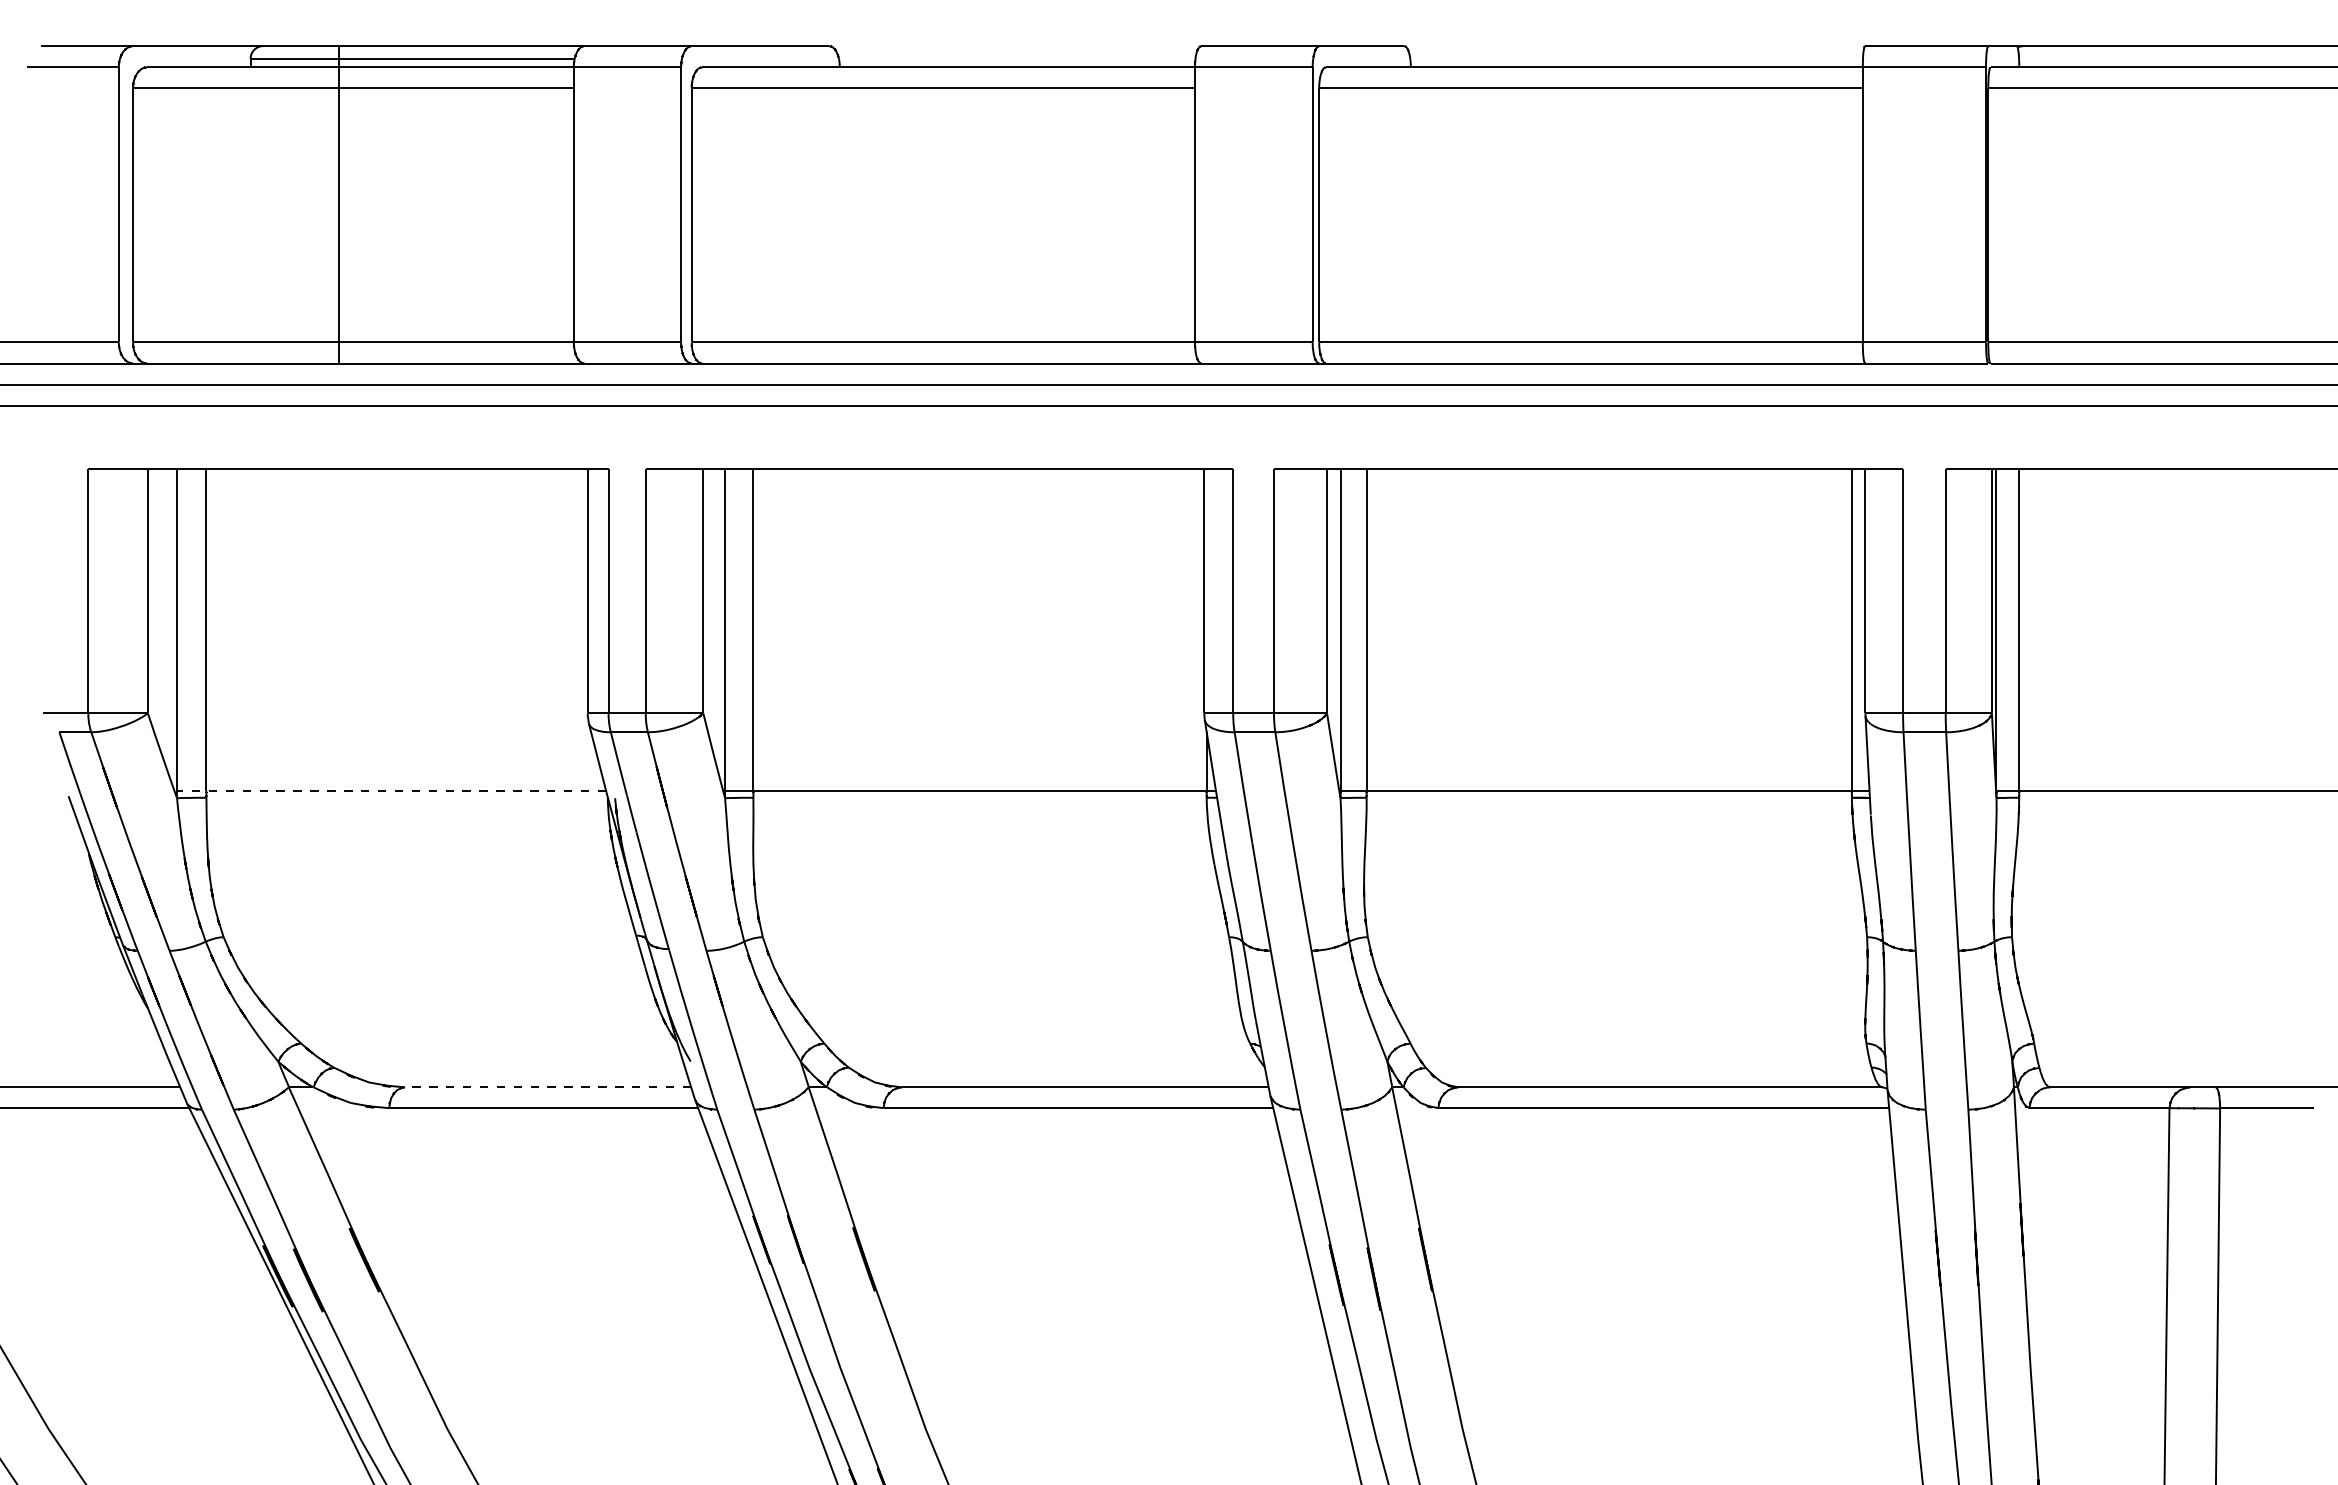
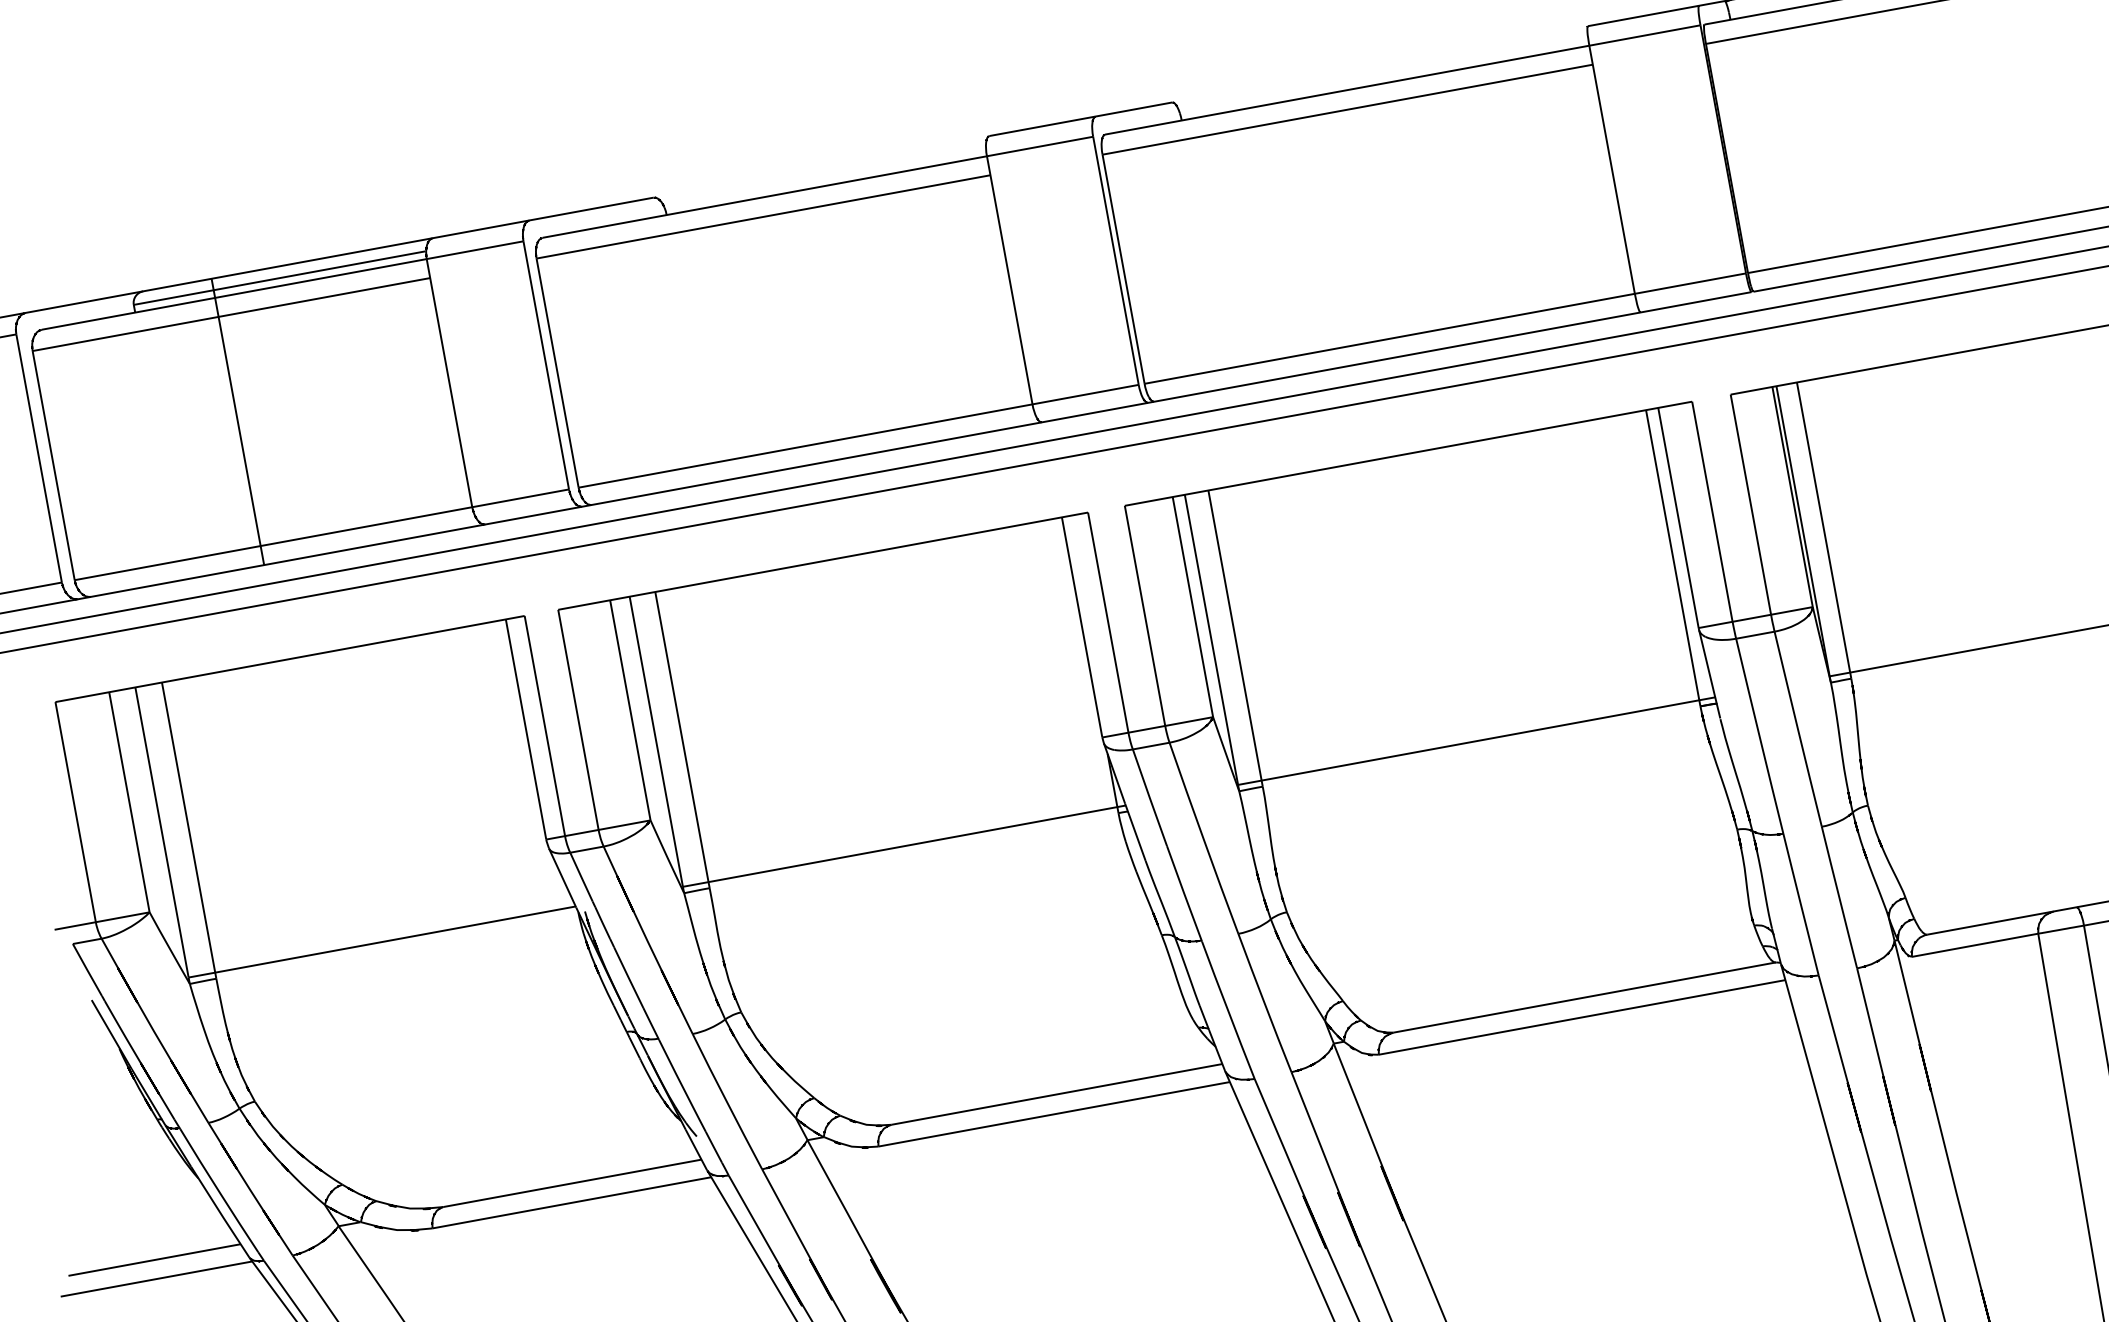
line: (391, 791) -> (382, 942), dashed -> solid
line: (547, 1087) -> (571, 1183), dashed -> solid

